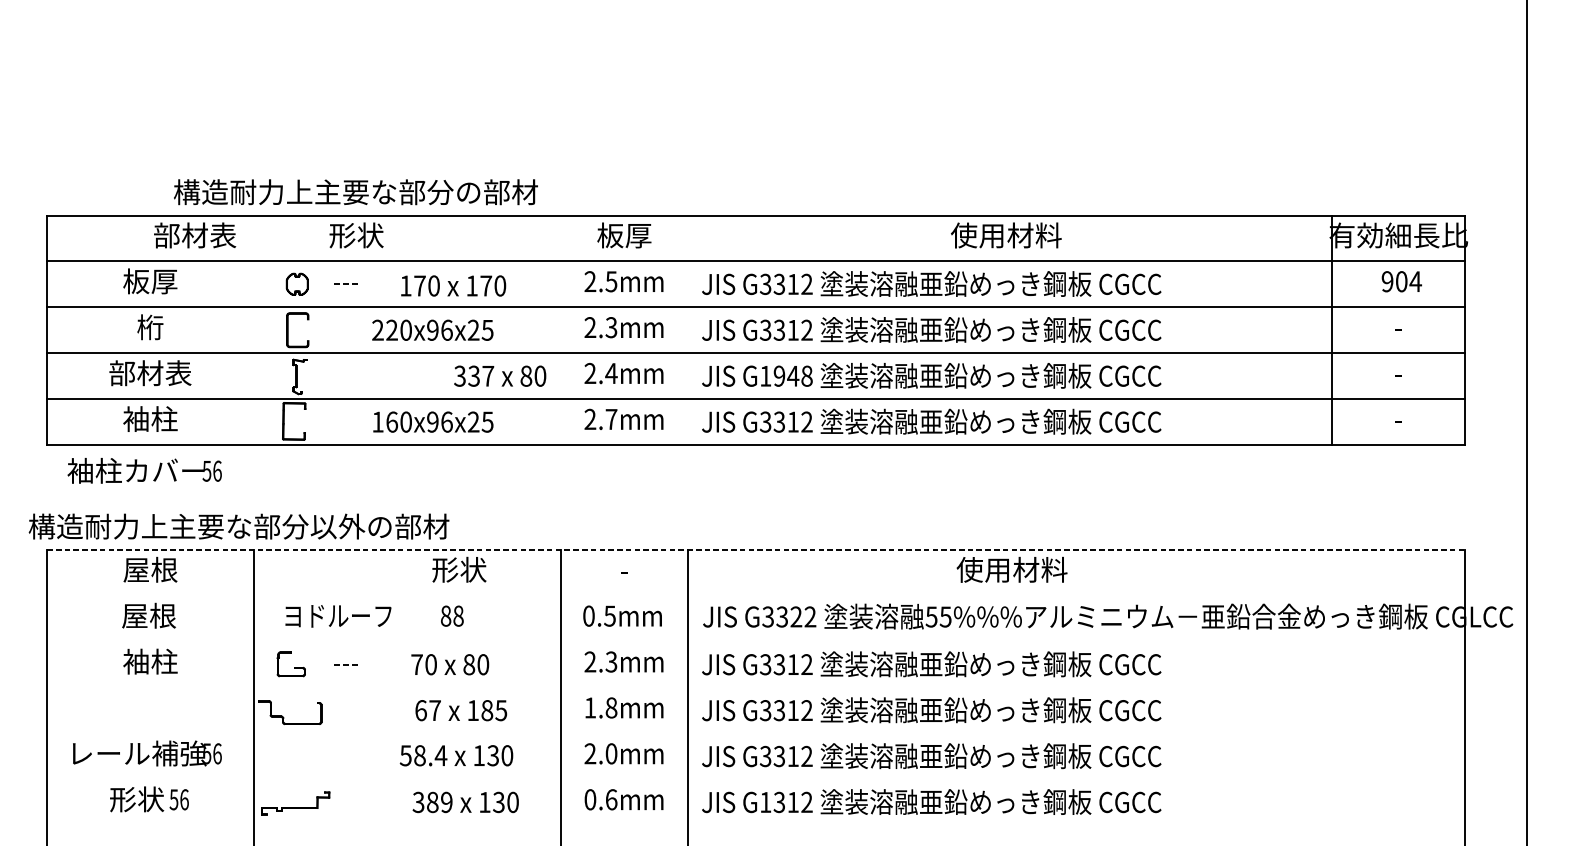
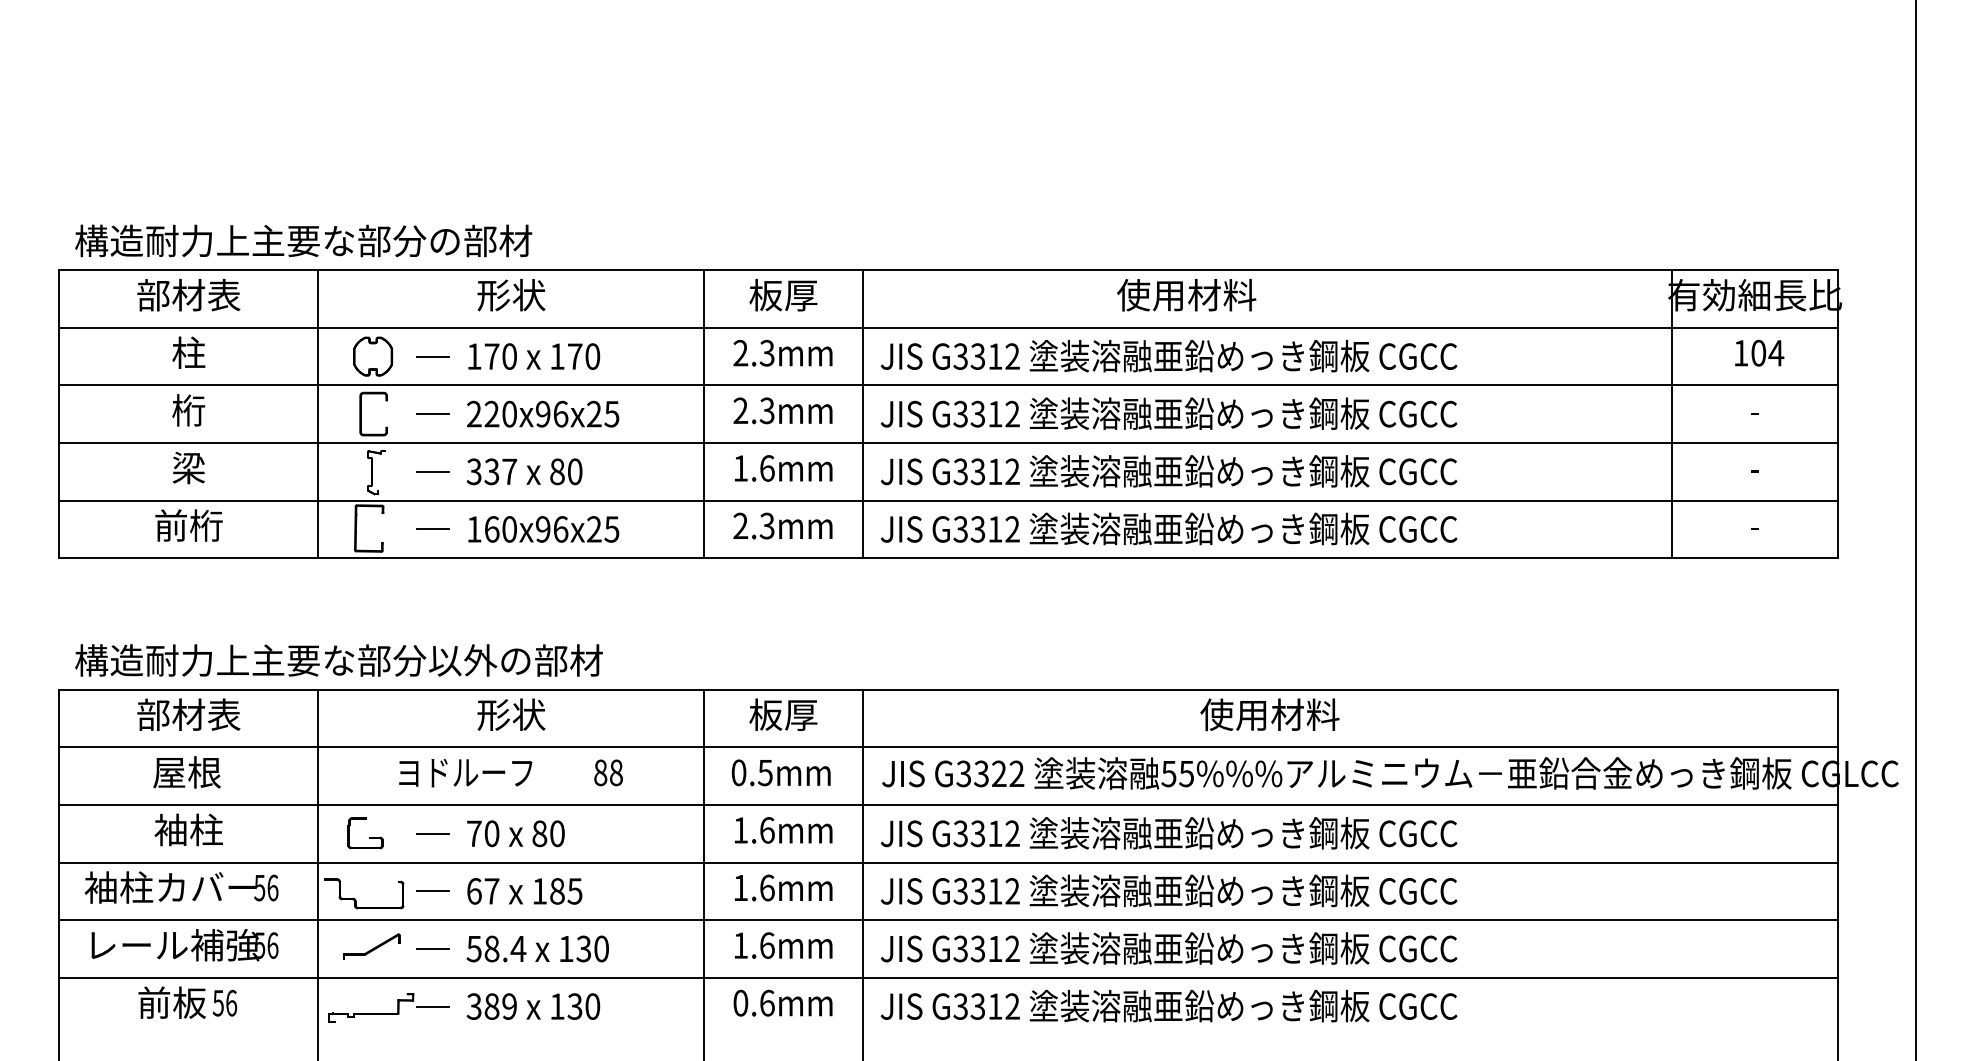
text: (355, 191) -> (303, 240), moved
text: (356, 234) -> (511, 294), moved
text: (194, 235) -> (188, 295), moved
text: (1006, 235) -> (1186, 295), moved
text: (150, 281) -> (188, 352), 板厚 -> 柱
text: (611, 281) -> (767, 352), 2.5mm -> 2.3mm
text: (1387, 281) -> (1740, 352), 904 -> 104
part: (297, 284) -> (373, 356), size x1.43
line: (344, 284) -> (432, 356), dashed -> solid
text: (453, 285) -> (534, 356), moved
line: (253, 330) -> (318, 414), added
line: (344, 330) -> (432, 414), added
line: (561, 330) -> (704, 414), added
line: (687, 330) -> (862, 414), added
text: (150, 372) -> (188, 467), 部材表 -> 梁
text: (601, 373) -> (754, 468), 2.4mm -> 1.6mm
line: (344, 375) -> (432, 471), added
text: (500, 375) -> (524, 471), moved
text: (786, 375) -> (986, 471), G1948 -> G3312
text: (150, 419) -> (188, 525), 袖柱 -> 前桁
text: (610, 419) -> (766, 525), 2.7mm -> 2.3mm
line: (344, 422) -> (432, 529), added
text: (144, 470) -> (181, 887), moved
text: (238, 526) -> (338, 660), moved
line: (756, 549) -> (949, 689), dashed -> solid
text: (150, 569) -> (188, 714), 屋根 -> 部材表
text: (459, 569) -> (511, 714), moved
text: (624, 569) -> (783, 714), - -> 板厚
line: (755, 595) -> (948, 747), added
text: (374, 616) -> (510, 773), moved
line: (755, 641) -> (948, 804), added
text: (600, 662) -> (753, 830), 2.3mm -> 1.6mm
line: (344, 664) -> (432, 833), dashed -> solid
text: (449, 664) -> (515, 833), moved
line: (755, 687) -> (948, 862), added
text: (611, 707) -> (767, 887), 1.8mm -> 1.6mm
line: (344, 710) -> (432, 891), added
text: (461, 710) -> (524, 891), moved
line: (755, 733) -> (948, 920), added
text: (600, 753) -> (753, 945), 2.0mm -> 1.6mm
part: (296, 754) -> (371, 946), added
text: (456, 755) -> (537, 948), moved
line: (344, 756) -> (432, 949), added
line: (755, 779) -> (948, 977), added
text: (136, 799) -> (171, 1002), 形状 -> 前板
line: (344, 802) -> (432, 1006), added
text: (465, 802) -> (533, 1006), moved
text: (765, 802) -> (960, 1006), G1312 -> G3312

